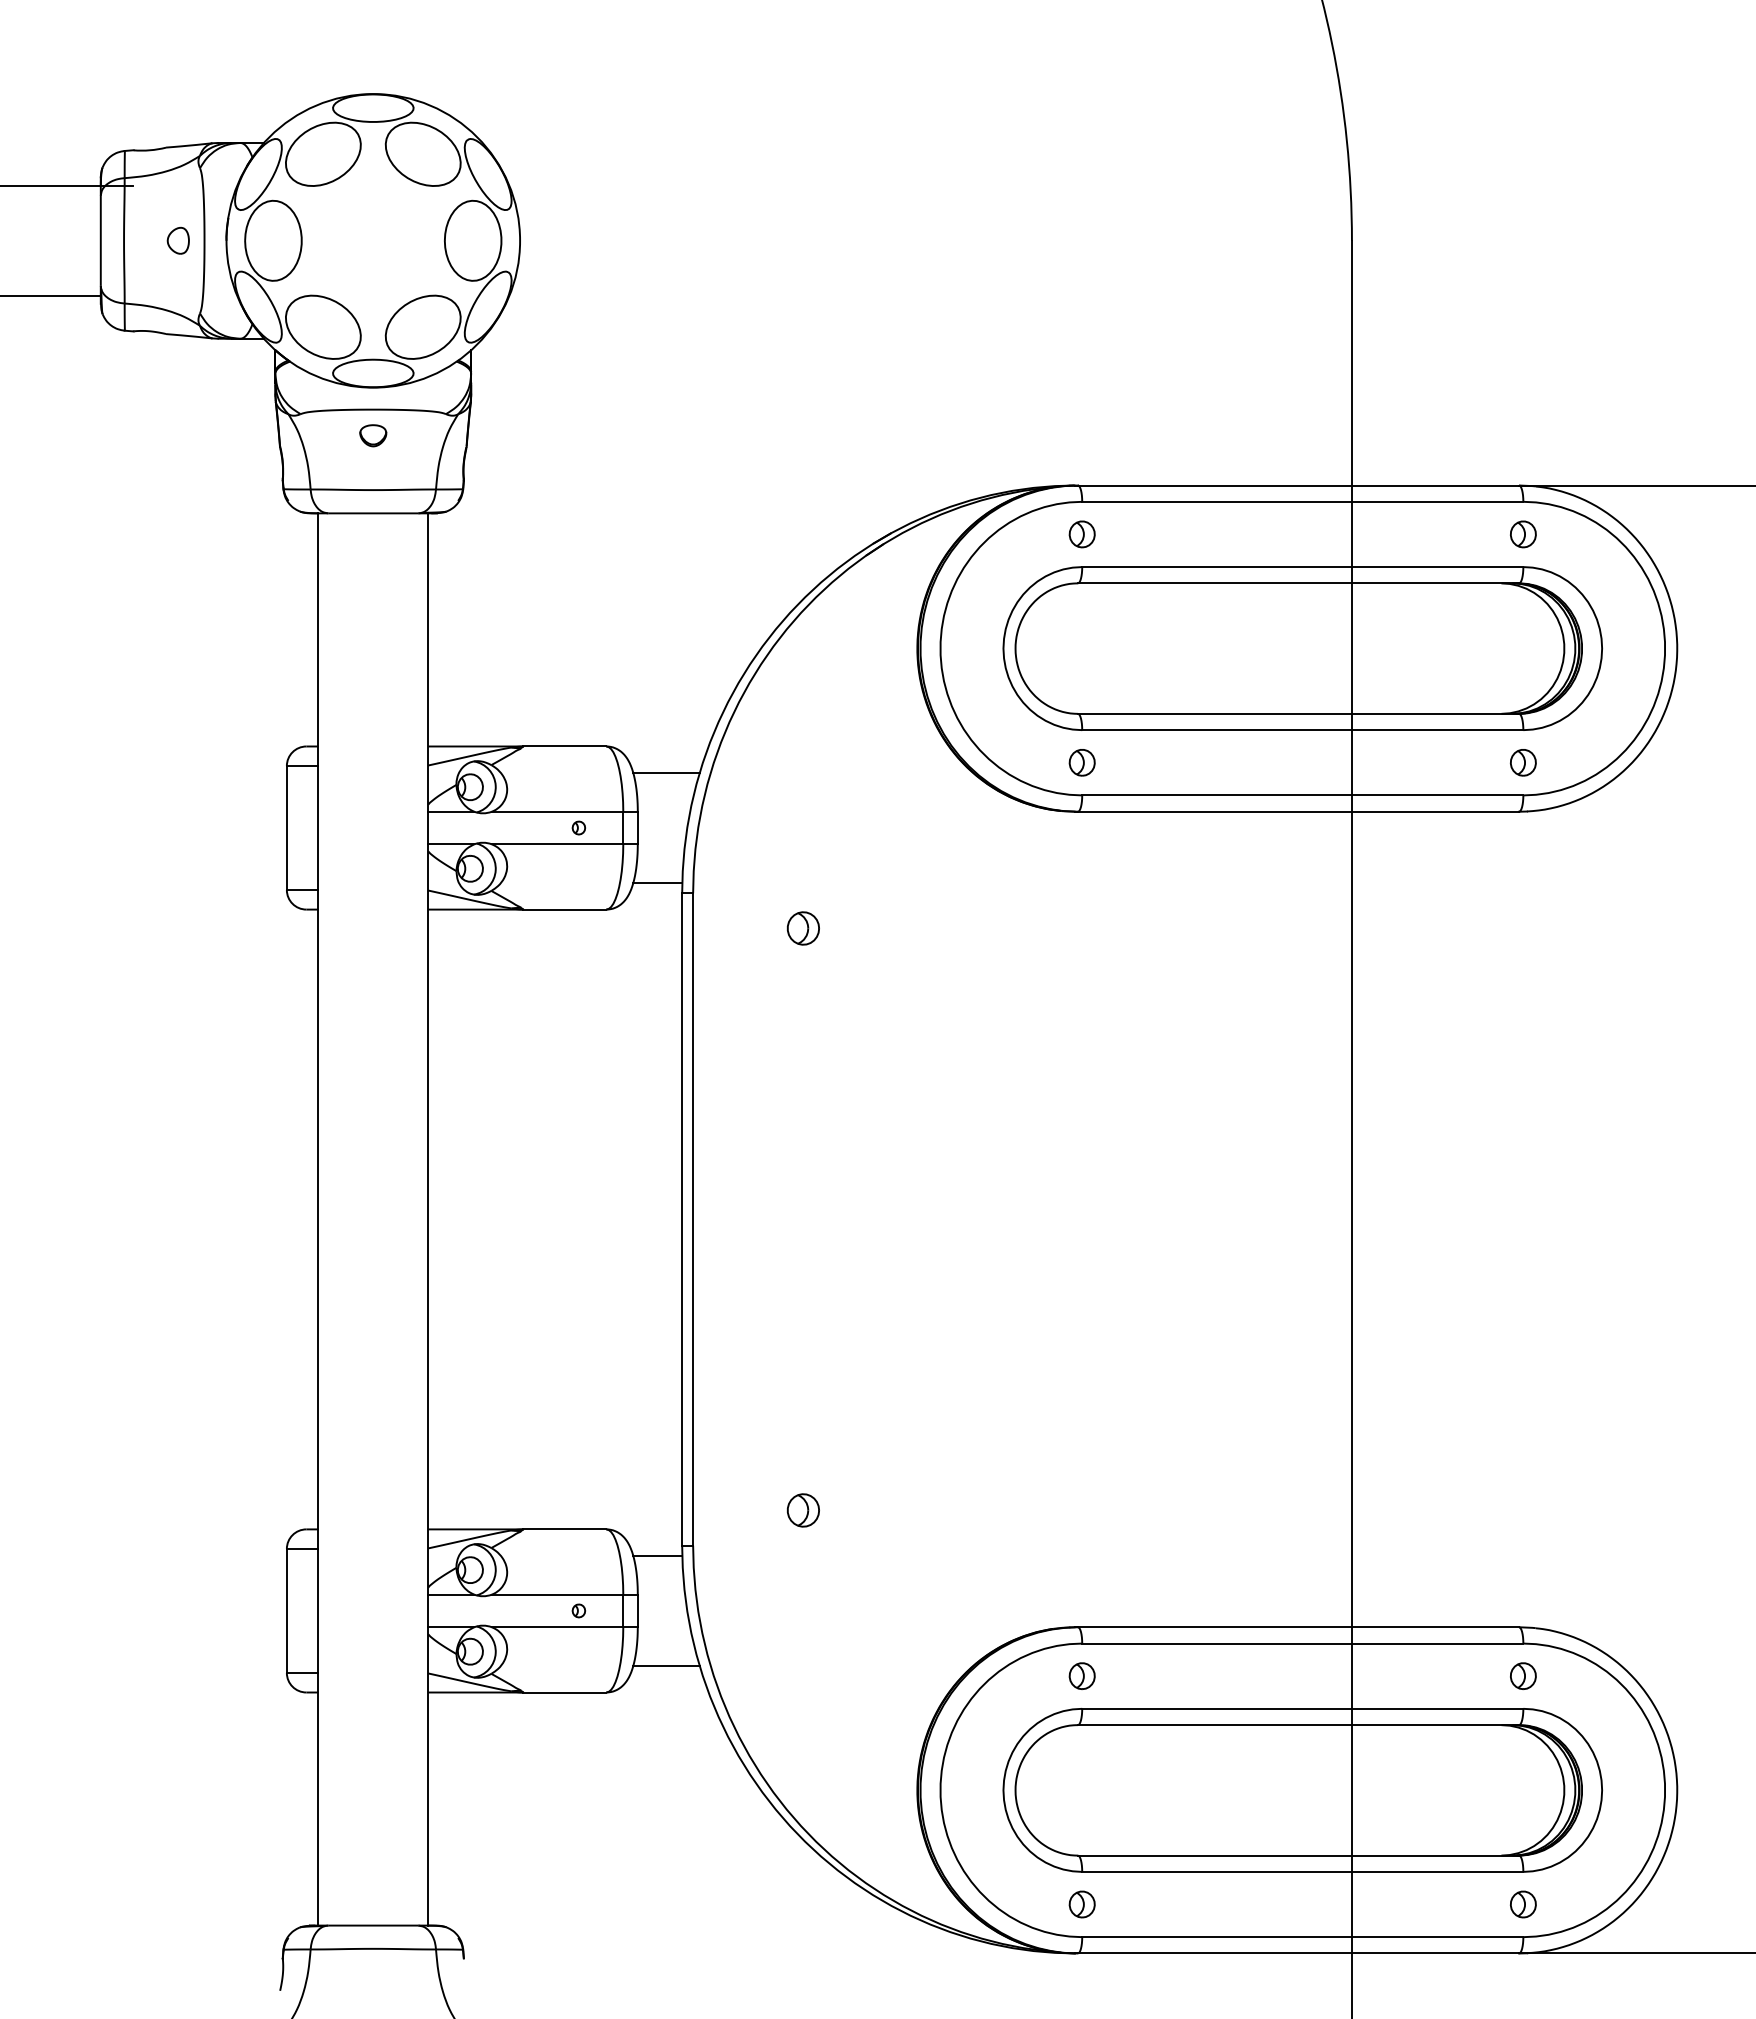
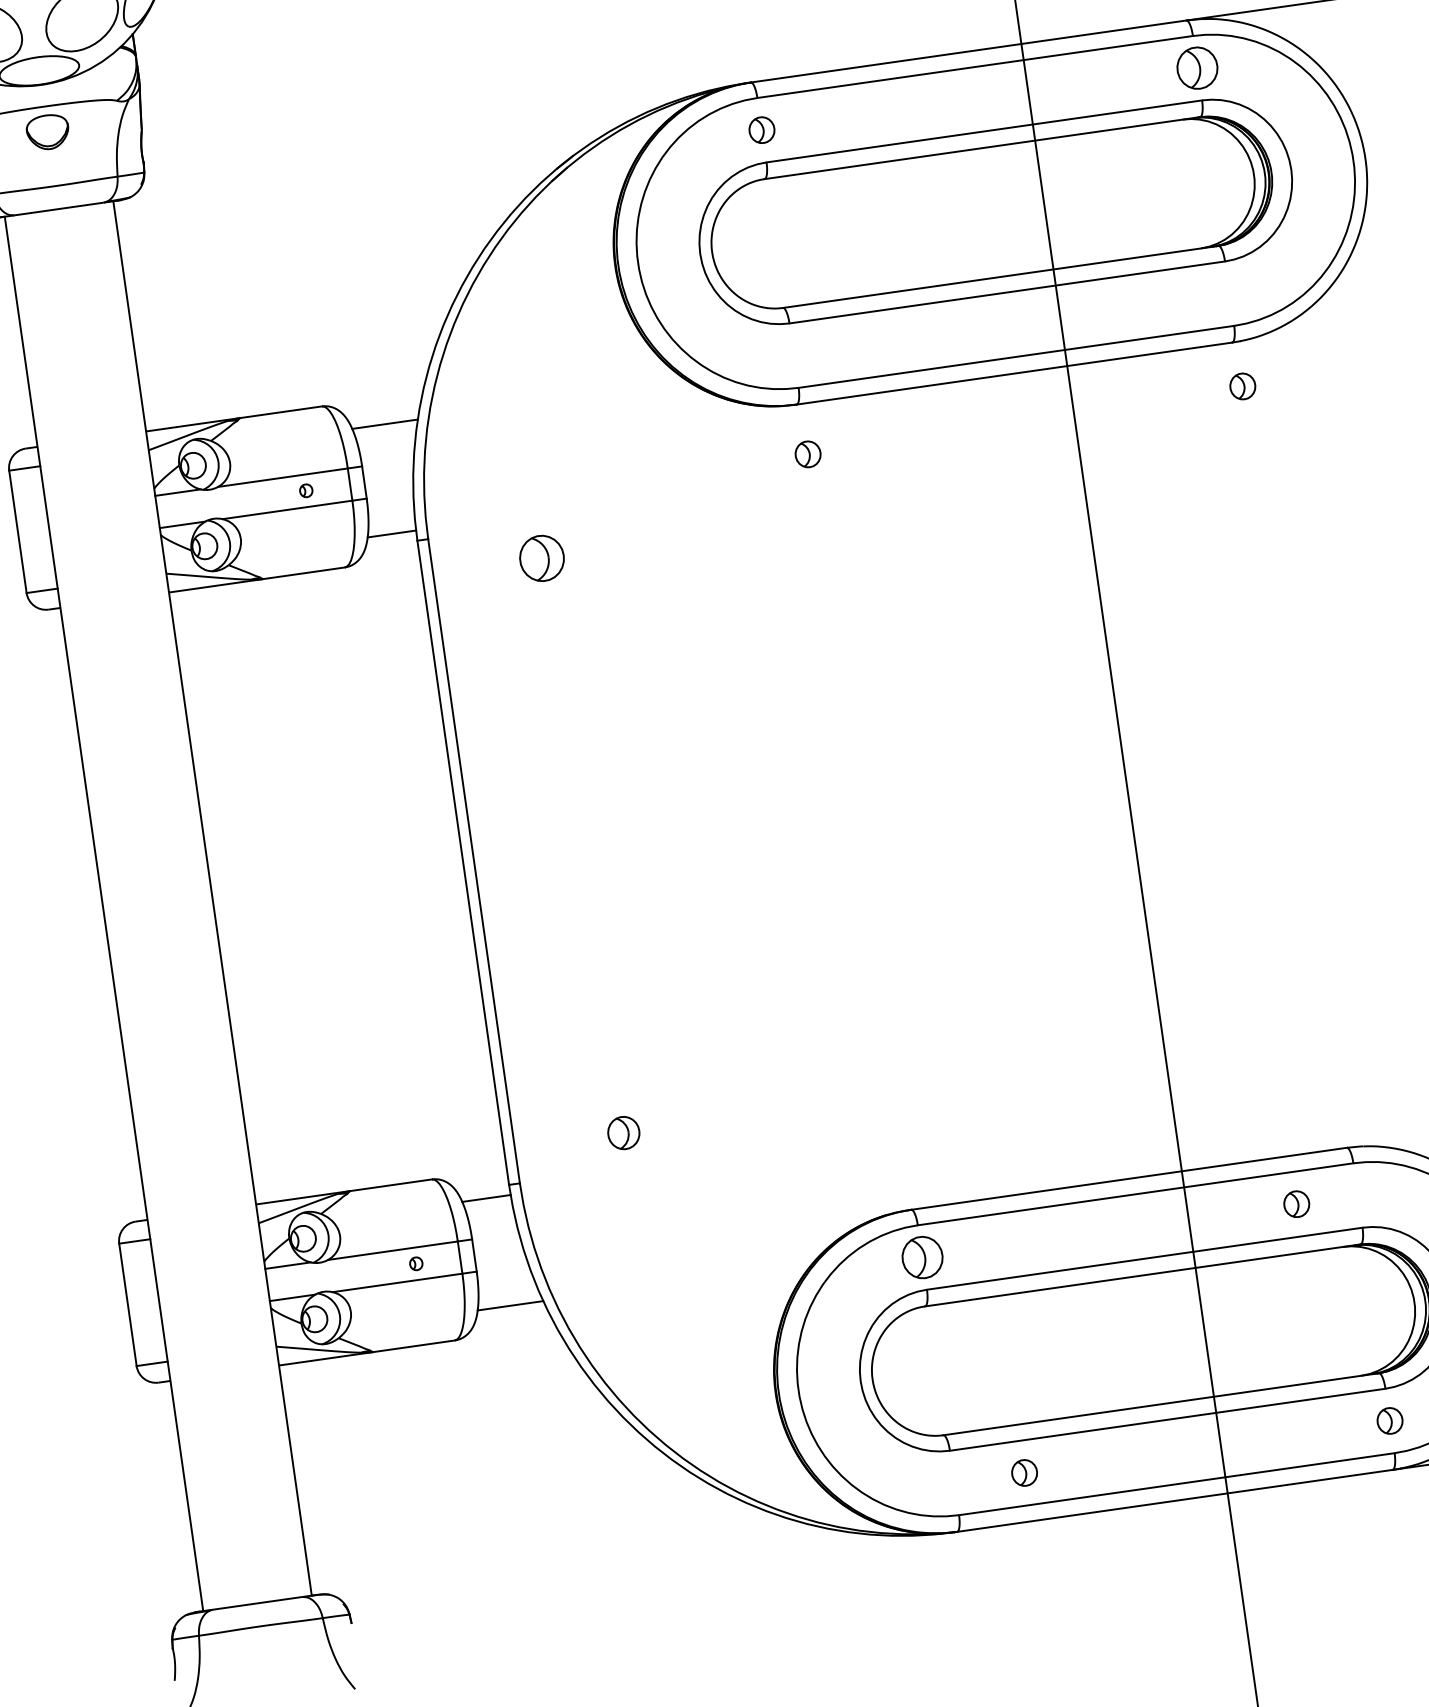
part: (373, 435) -> (48, 132), size x1.6
part: (1523, 534) -> (1197, 68), size x1.6
part: (1081, 762) -> (807, 454), moved
part: (1523, 762) -> (1242, 386), moved
part: (803, 928) -> (542, 558), size x1.4
part: (1081, 1675) -> (921, 1256), size x1.6
part: (1523, 1675) -> (1296, 1203), moved
part: (1081, 1904) -> (1023, 1473), moved

